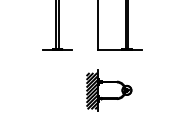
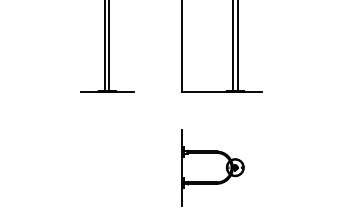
hatch: (92, 91) -> (171, 169), removed

